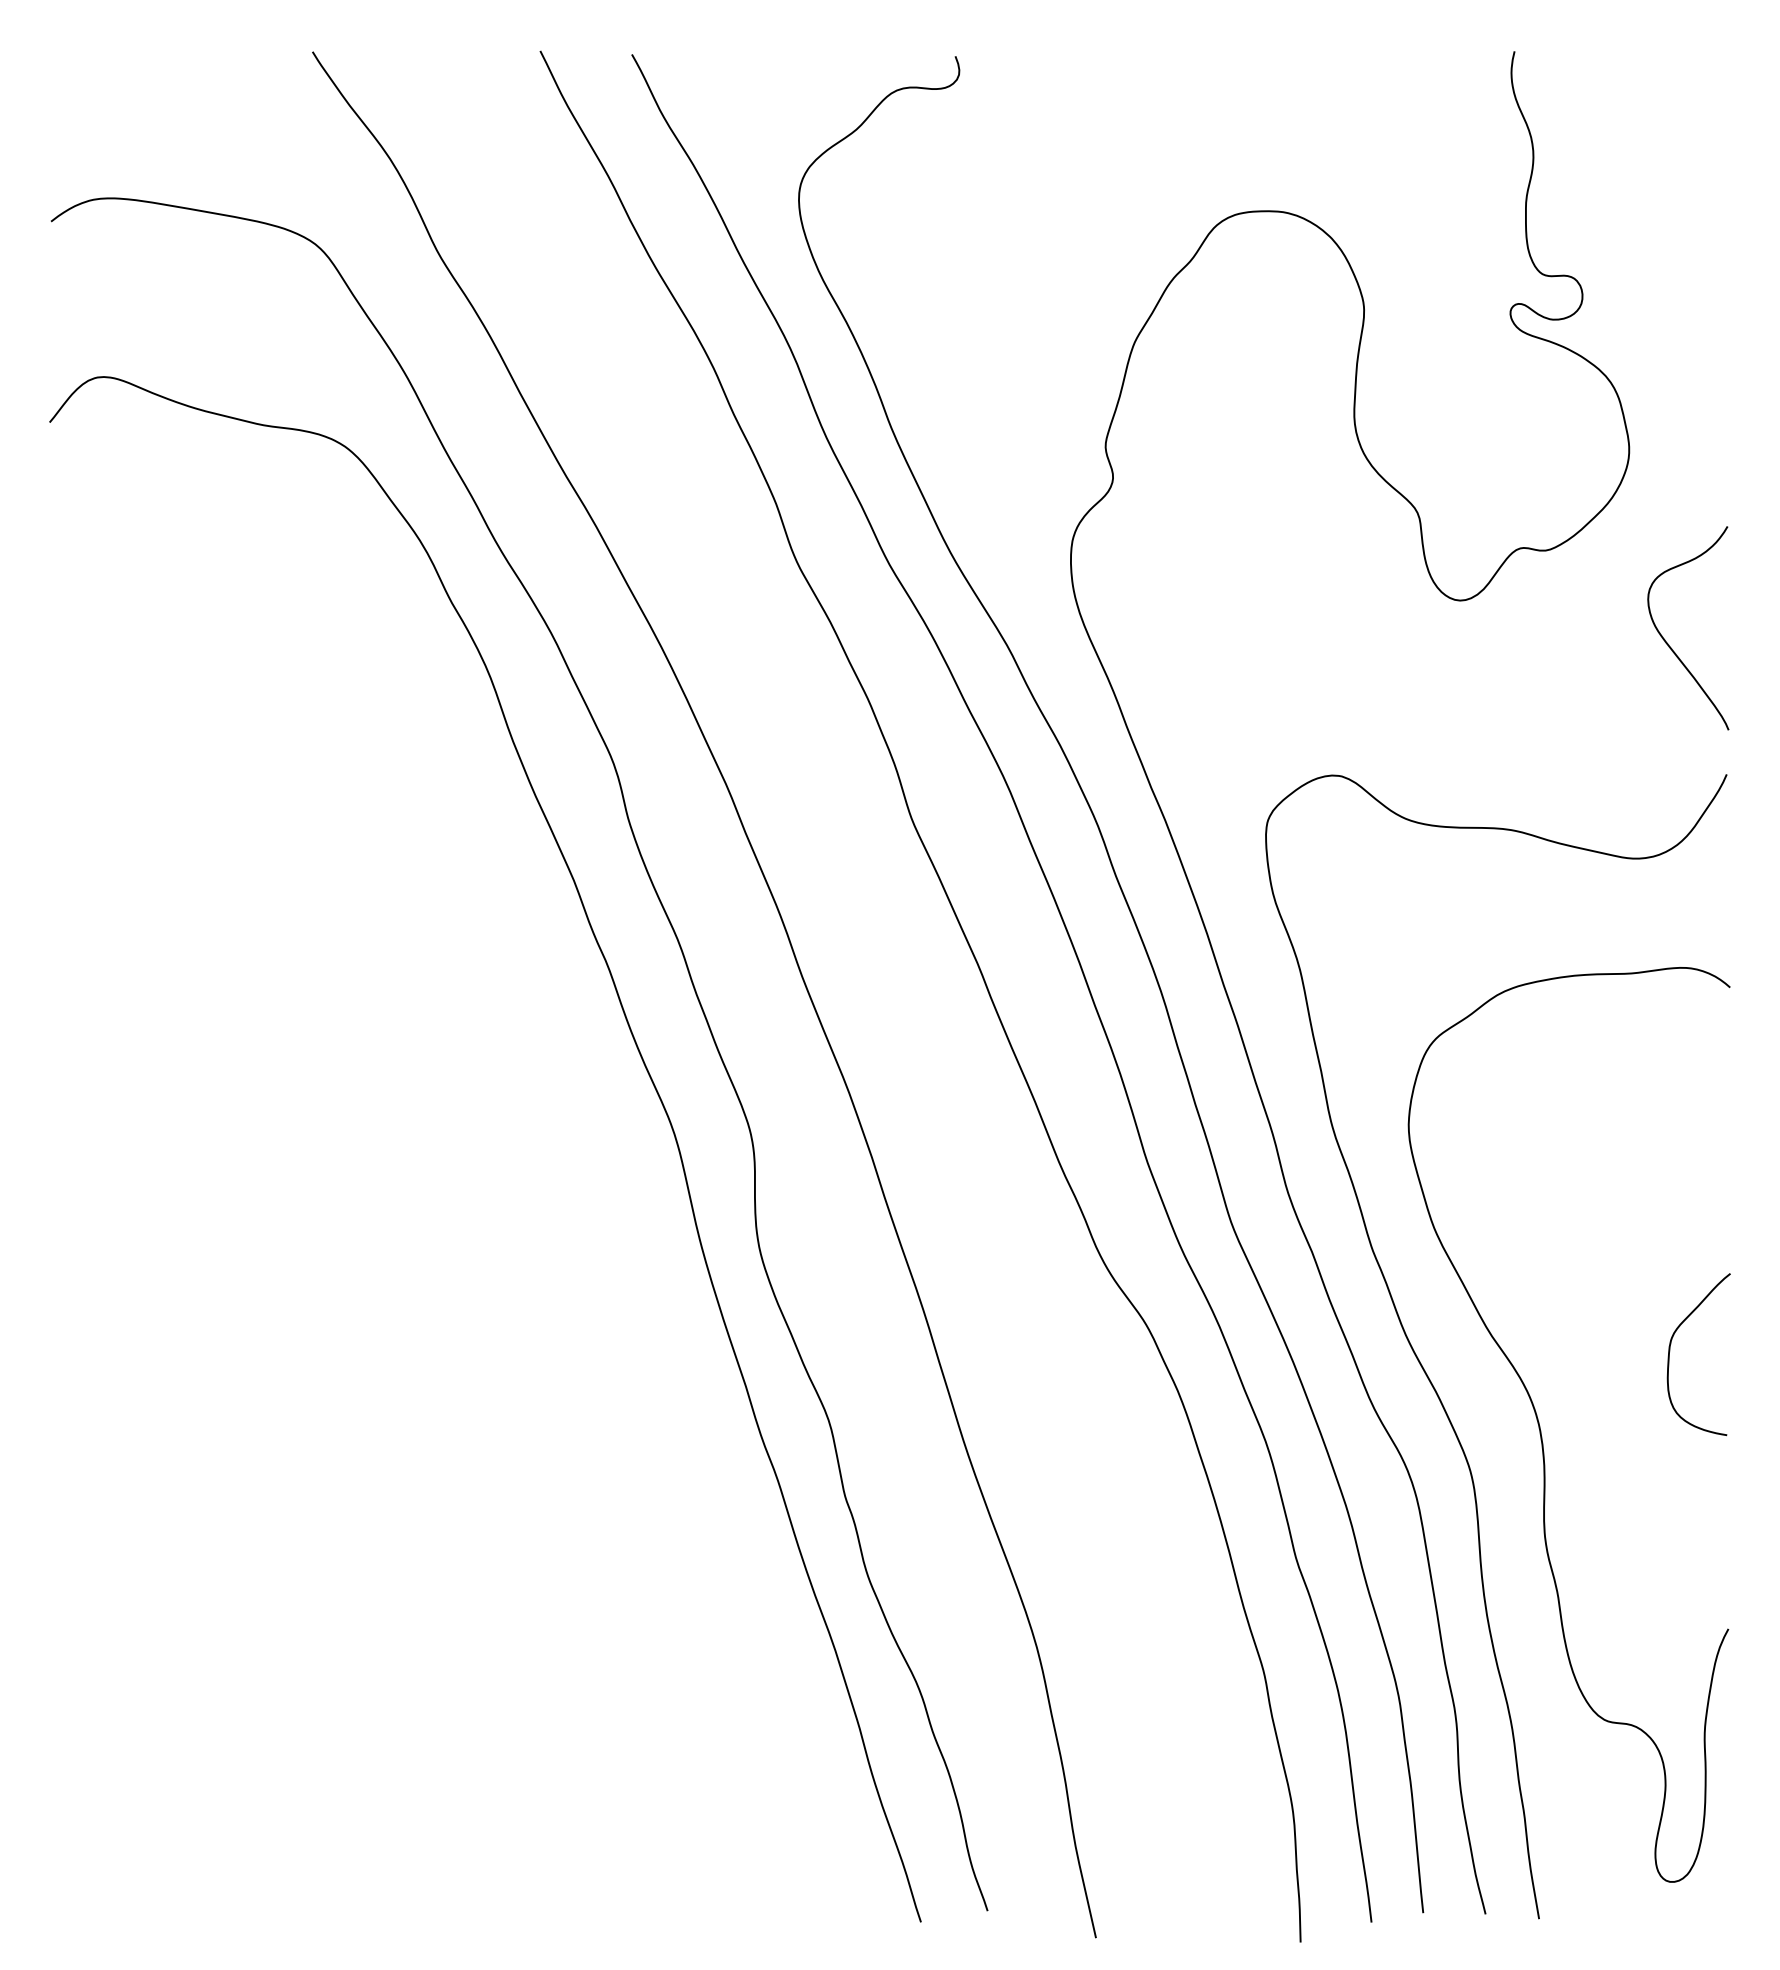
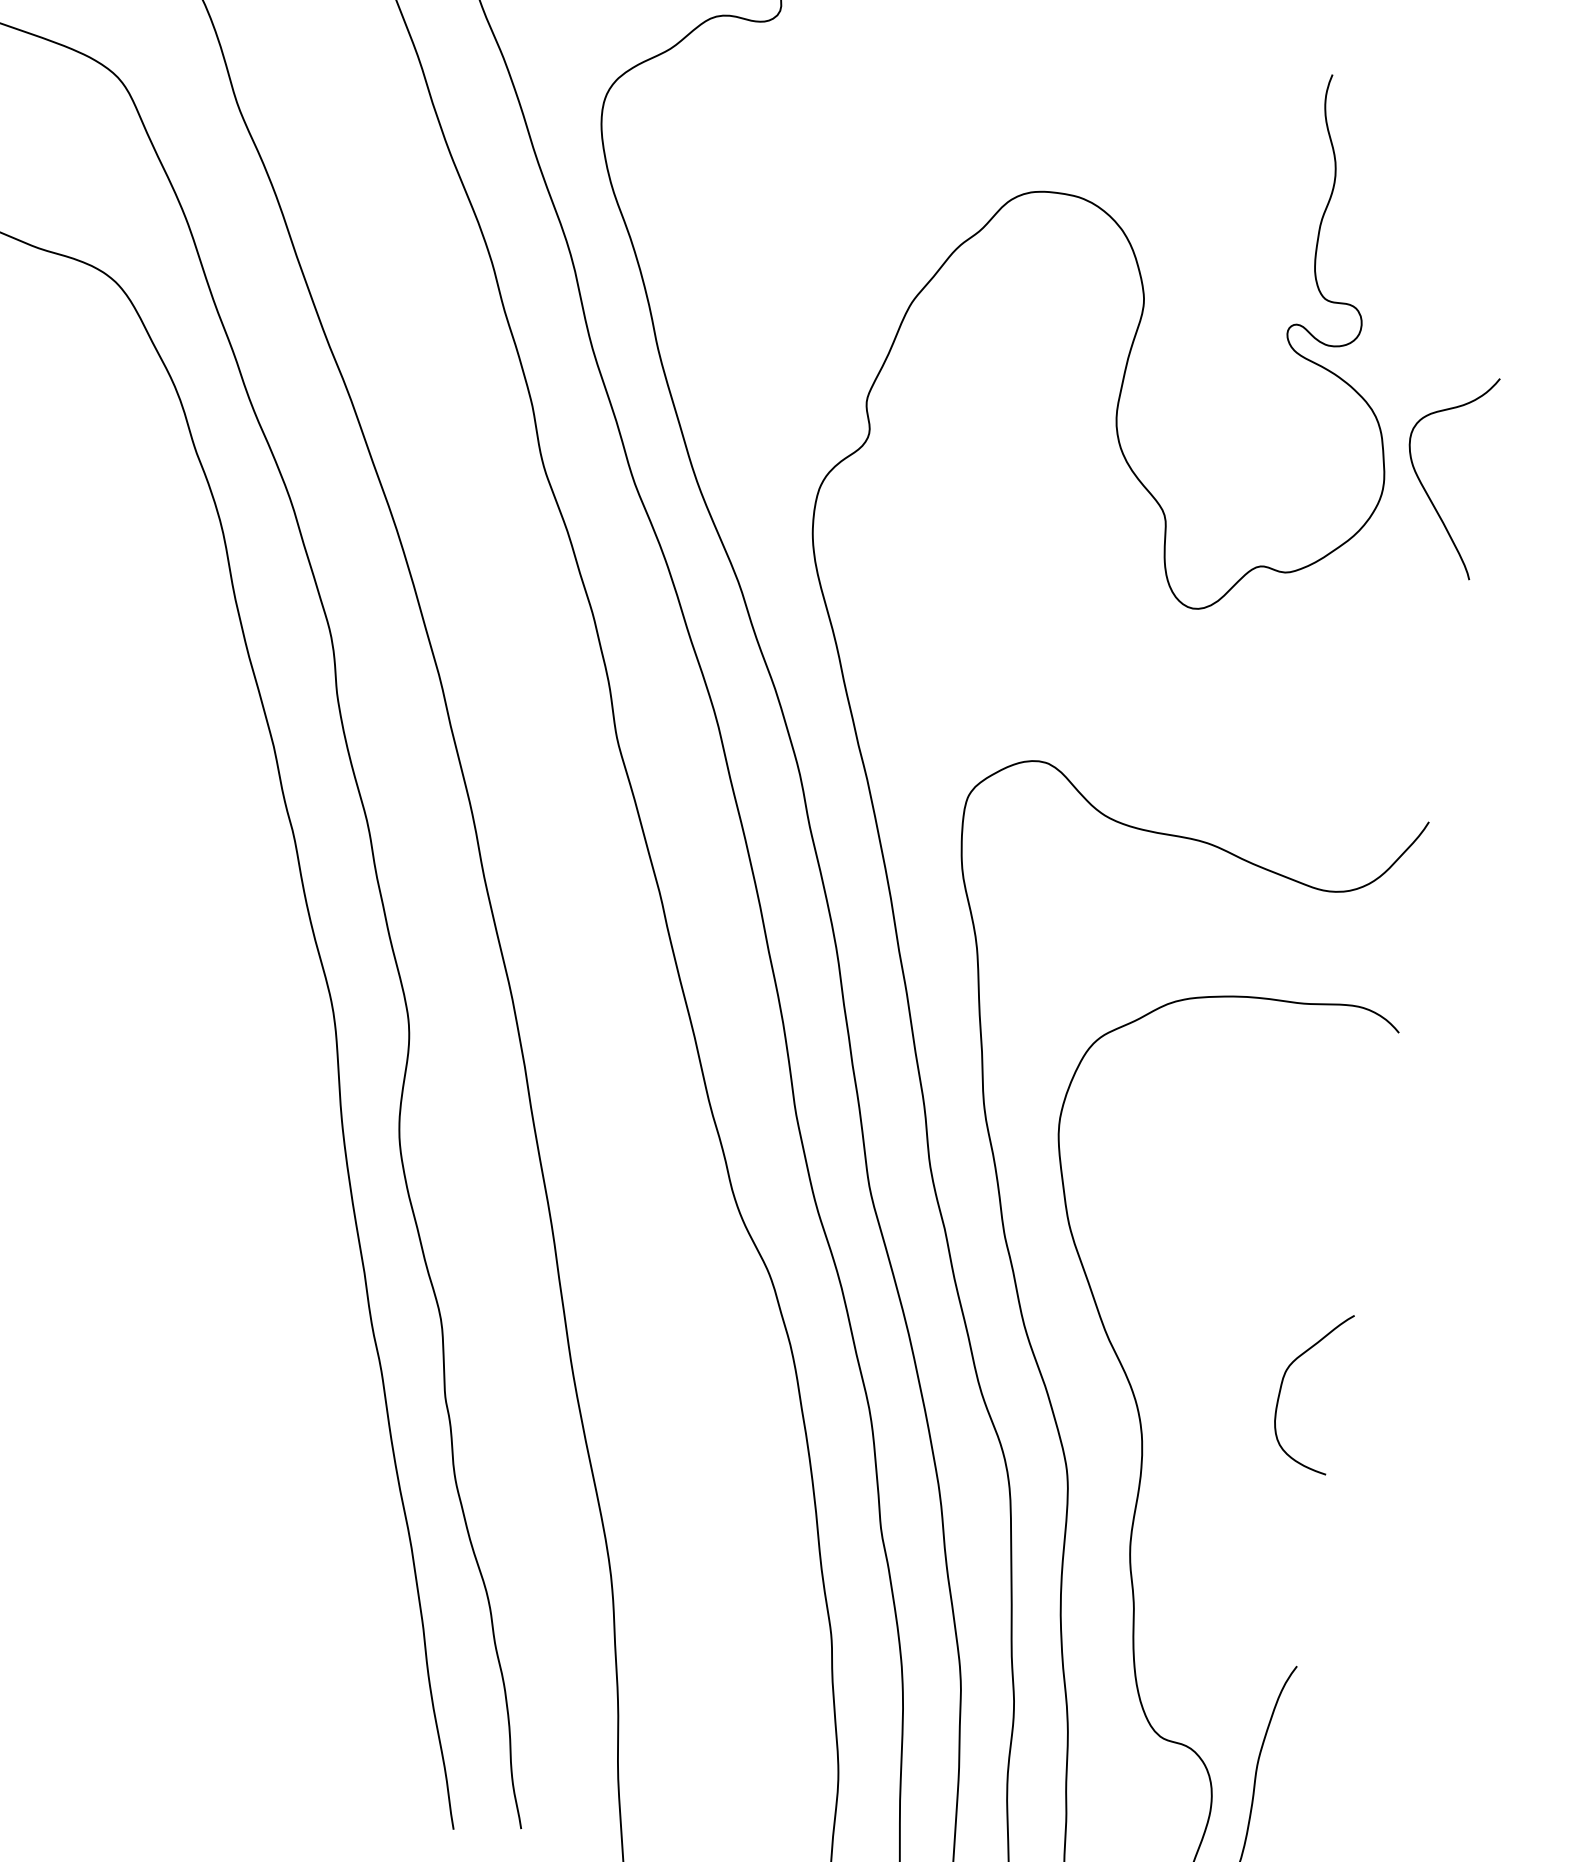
curve: (1668, 643) -> (1423, 485), moved

